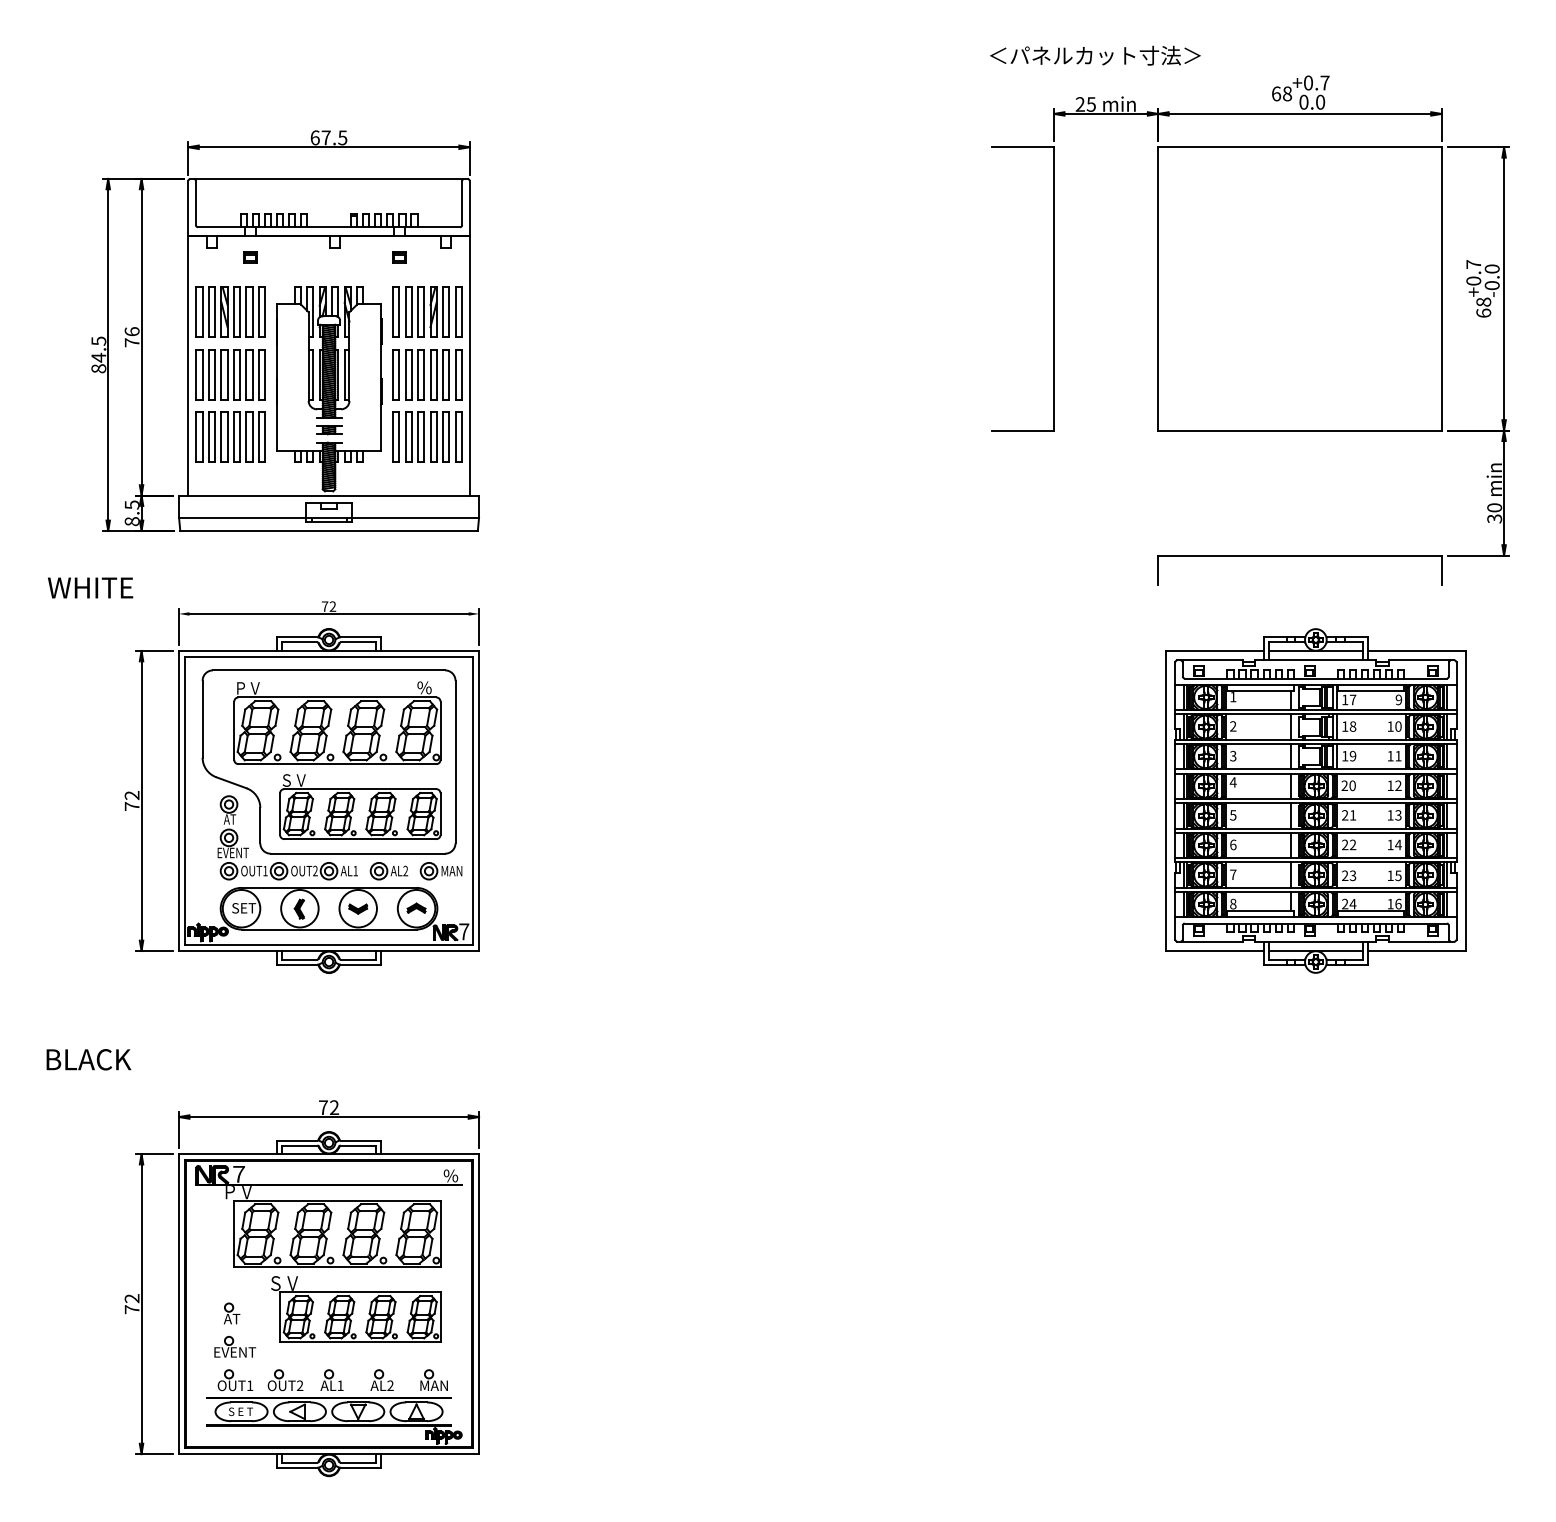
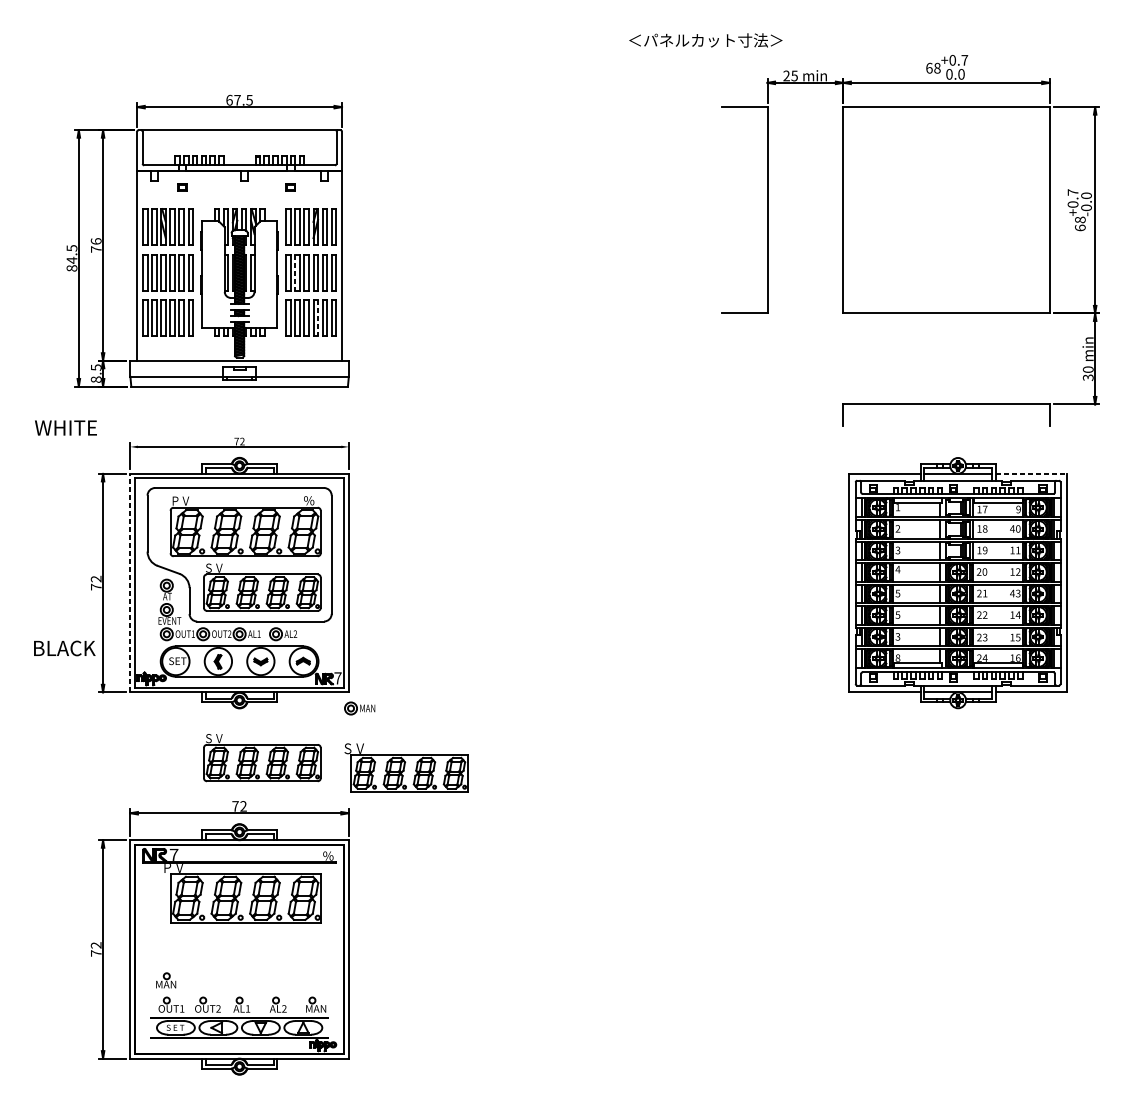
text: (1095, 55) -> (705, 40), moved
line: (405, 375) -> (295, 273), solid -> dashed
line: (436, 437) -> (317, 318), solid -> dashed
line: (1417, 651) -> (1032, 474), solid -> dashed
text: (1390, 726) -> (1012, 528), 10 -> 40
line: (179, 800) -> (130, 582), solid -> dashed
text: (1390, 815) -> (1012, 593), 13 -> 43
text: (1233, 844) -> (898, 614), 6 -> 5
part: (440, 871) -> (359, 708), moved
text: (1233, 874) -> (898, 636), 7 -> 3
part: (360, 1040) -> (262, 757), added
text: (88, 1059) -> (64, 648), moved
part: (356, 1309) -> (406, 767), moved
part: (232, 1313) -> (169, 956), removed
text: (235, 1352) -> (171, 984), EVENT -> MAN

